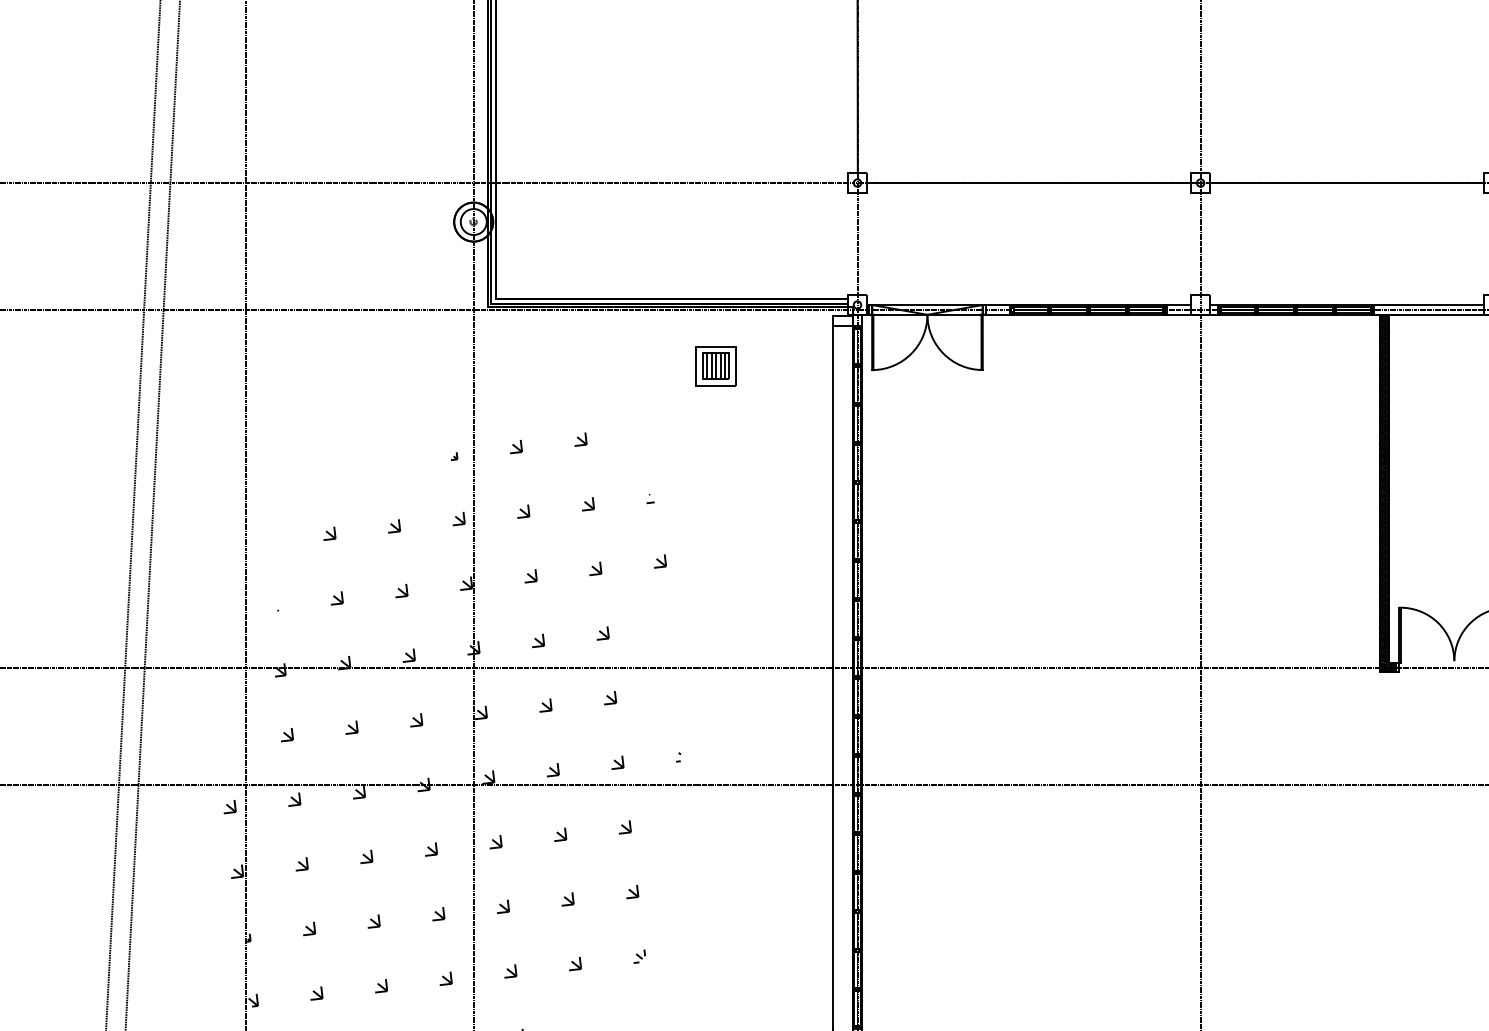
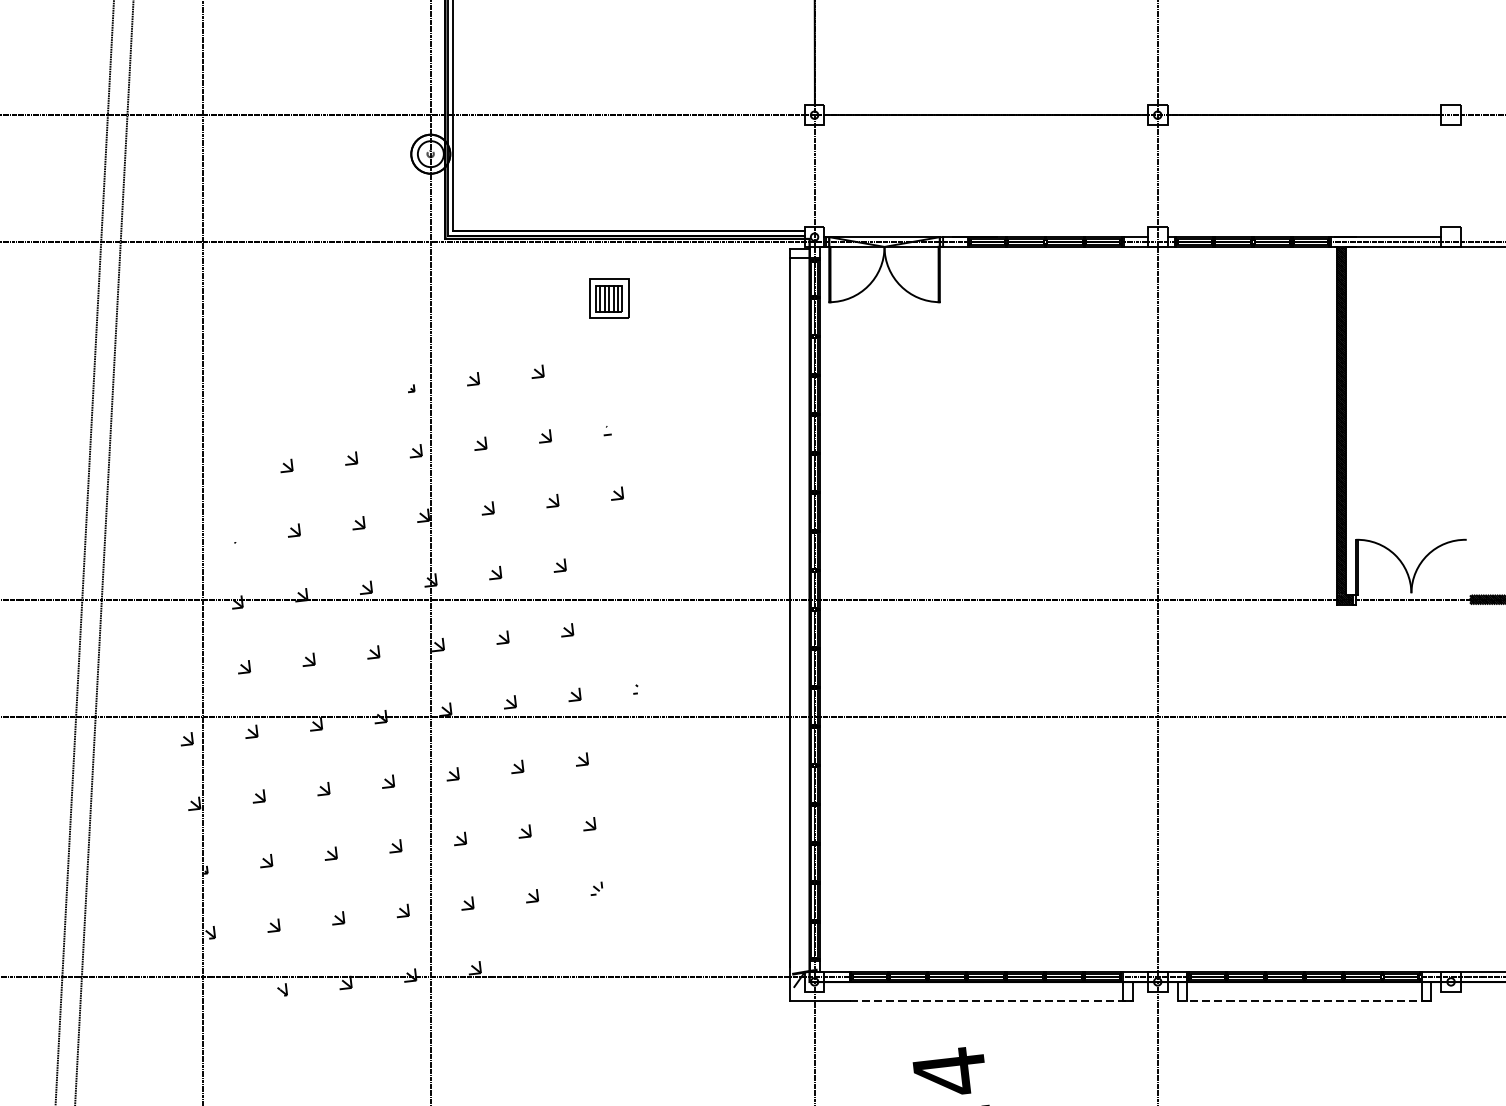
part: (716, 366) -> (609, 298), moved

